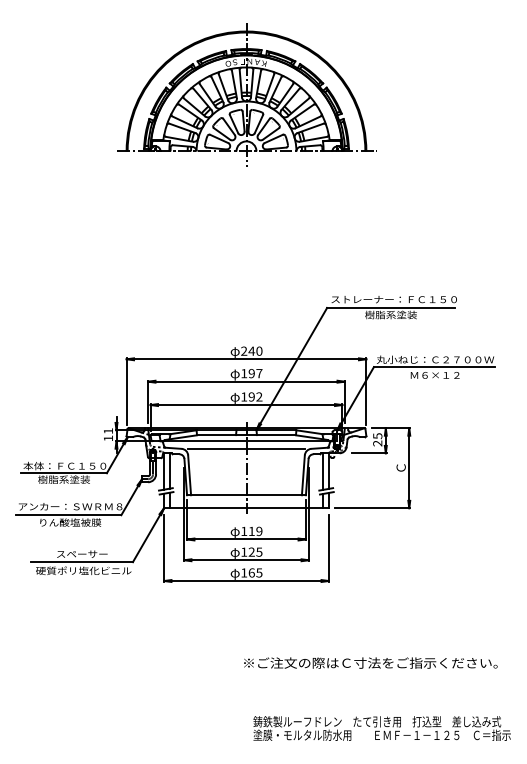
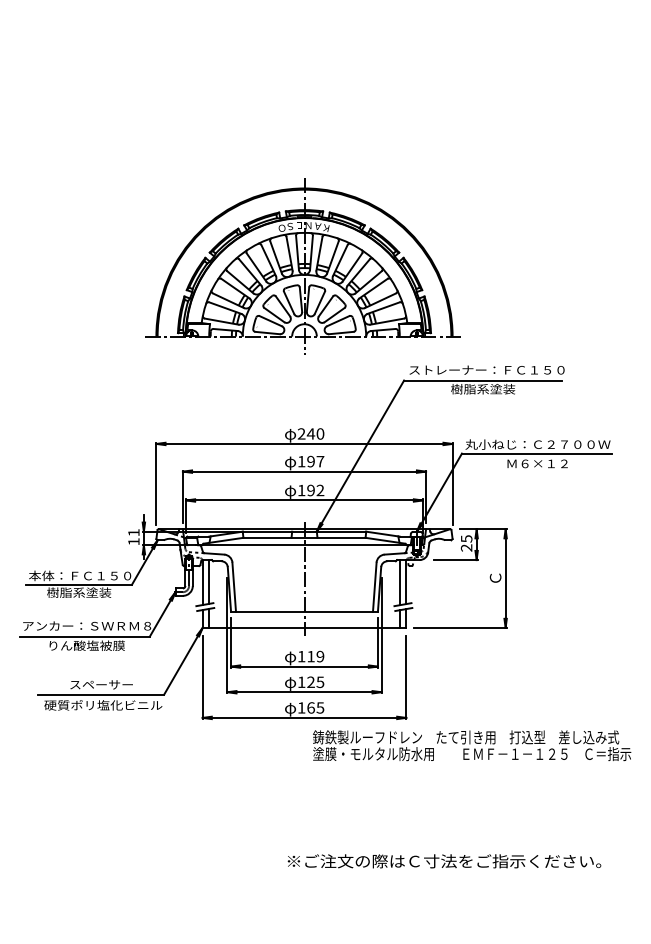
part: (246, 94) -> (304, 266), moved
line: (246, 448) -> (304, 554), removed
text: (370, 662) -> (444, 860), moved
text: (381, 728) -> (471, 745), moved

